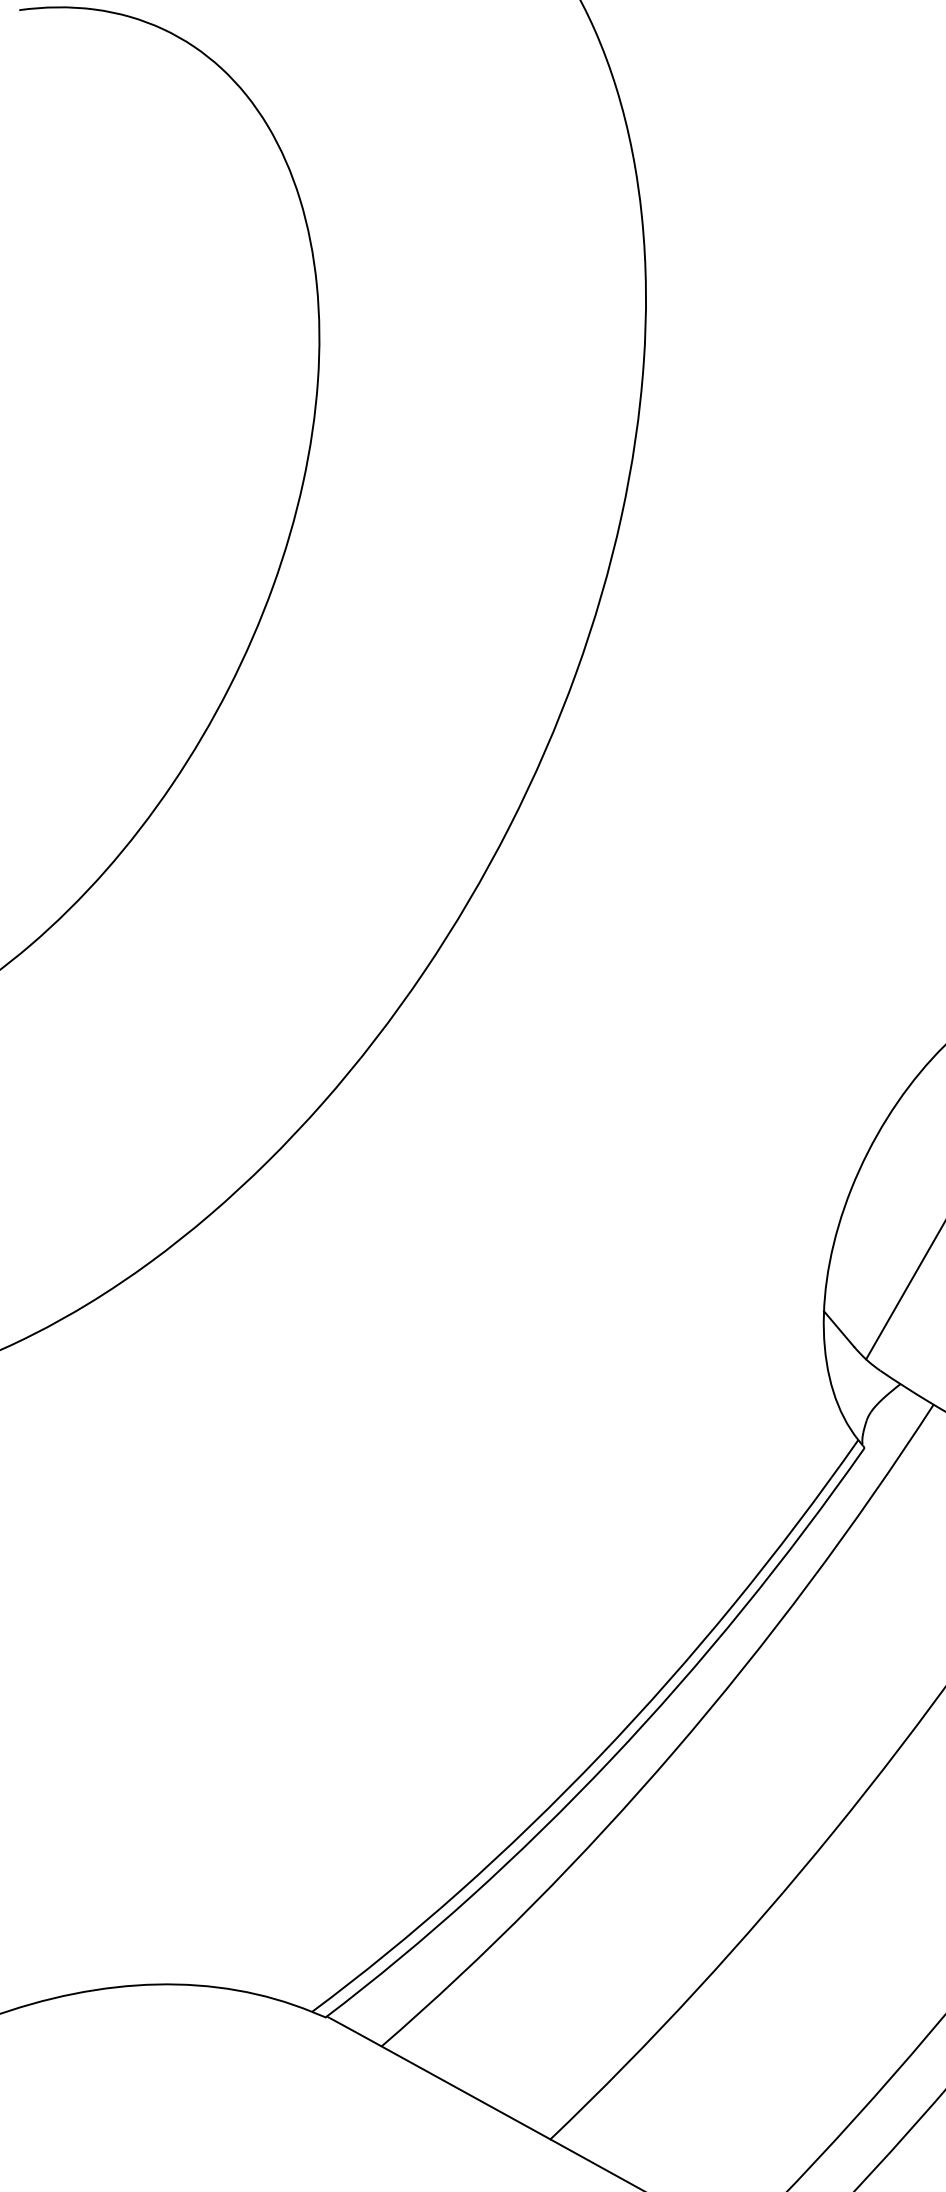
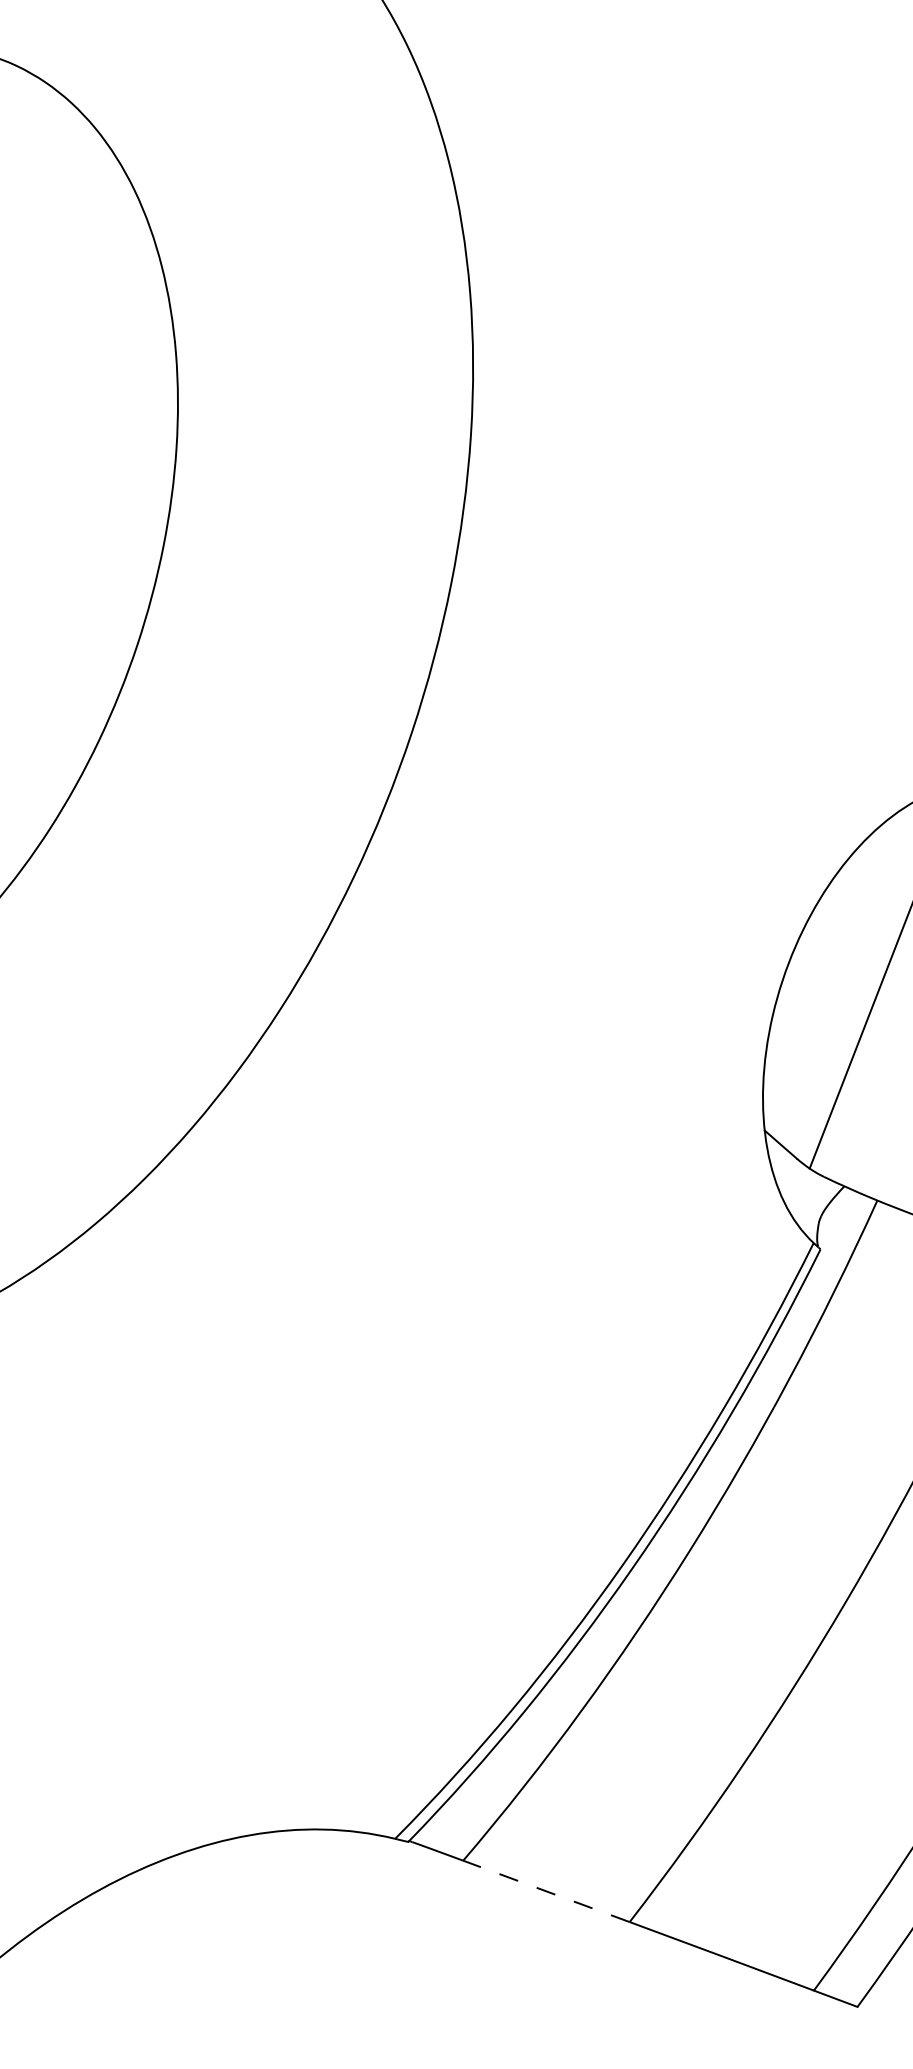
line: (466, 2093) -> (546, 1891), solid -> dashed

